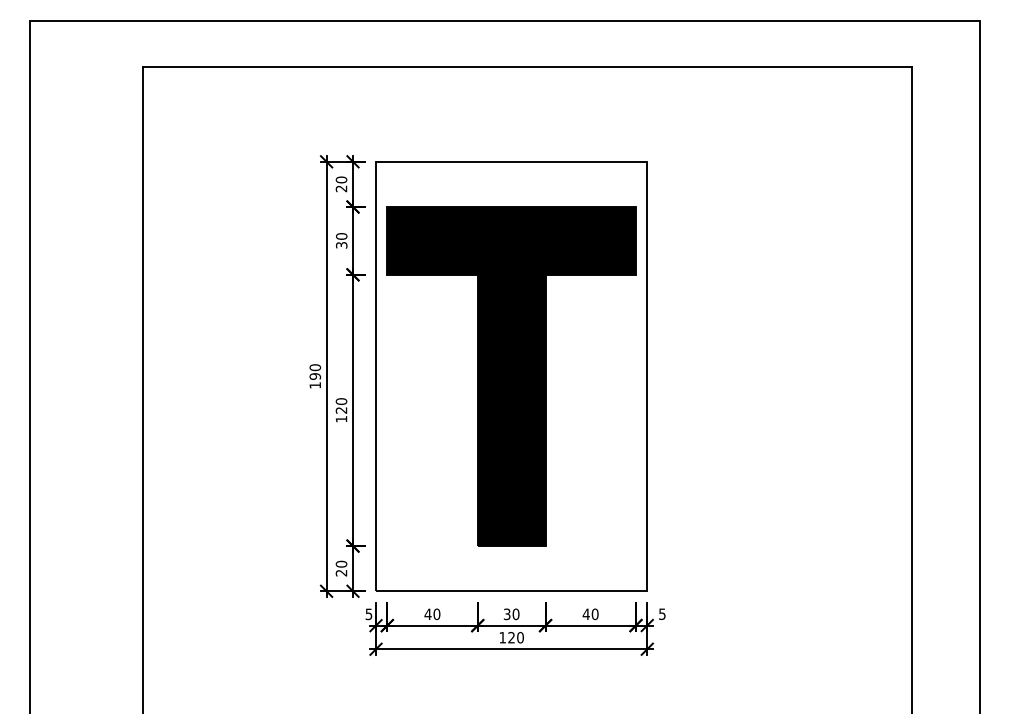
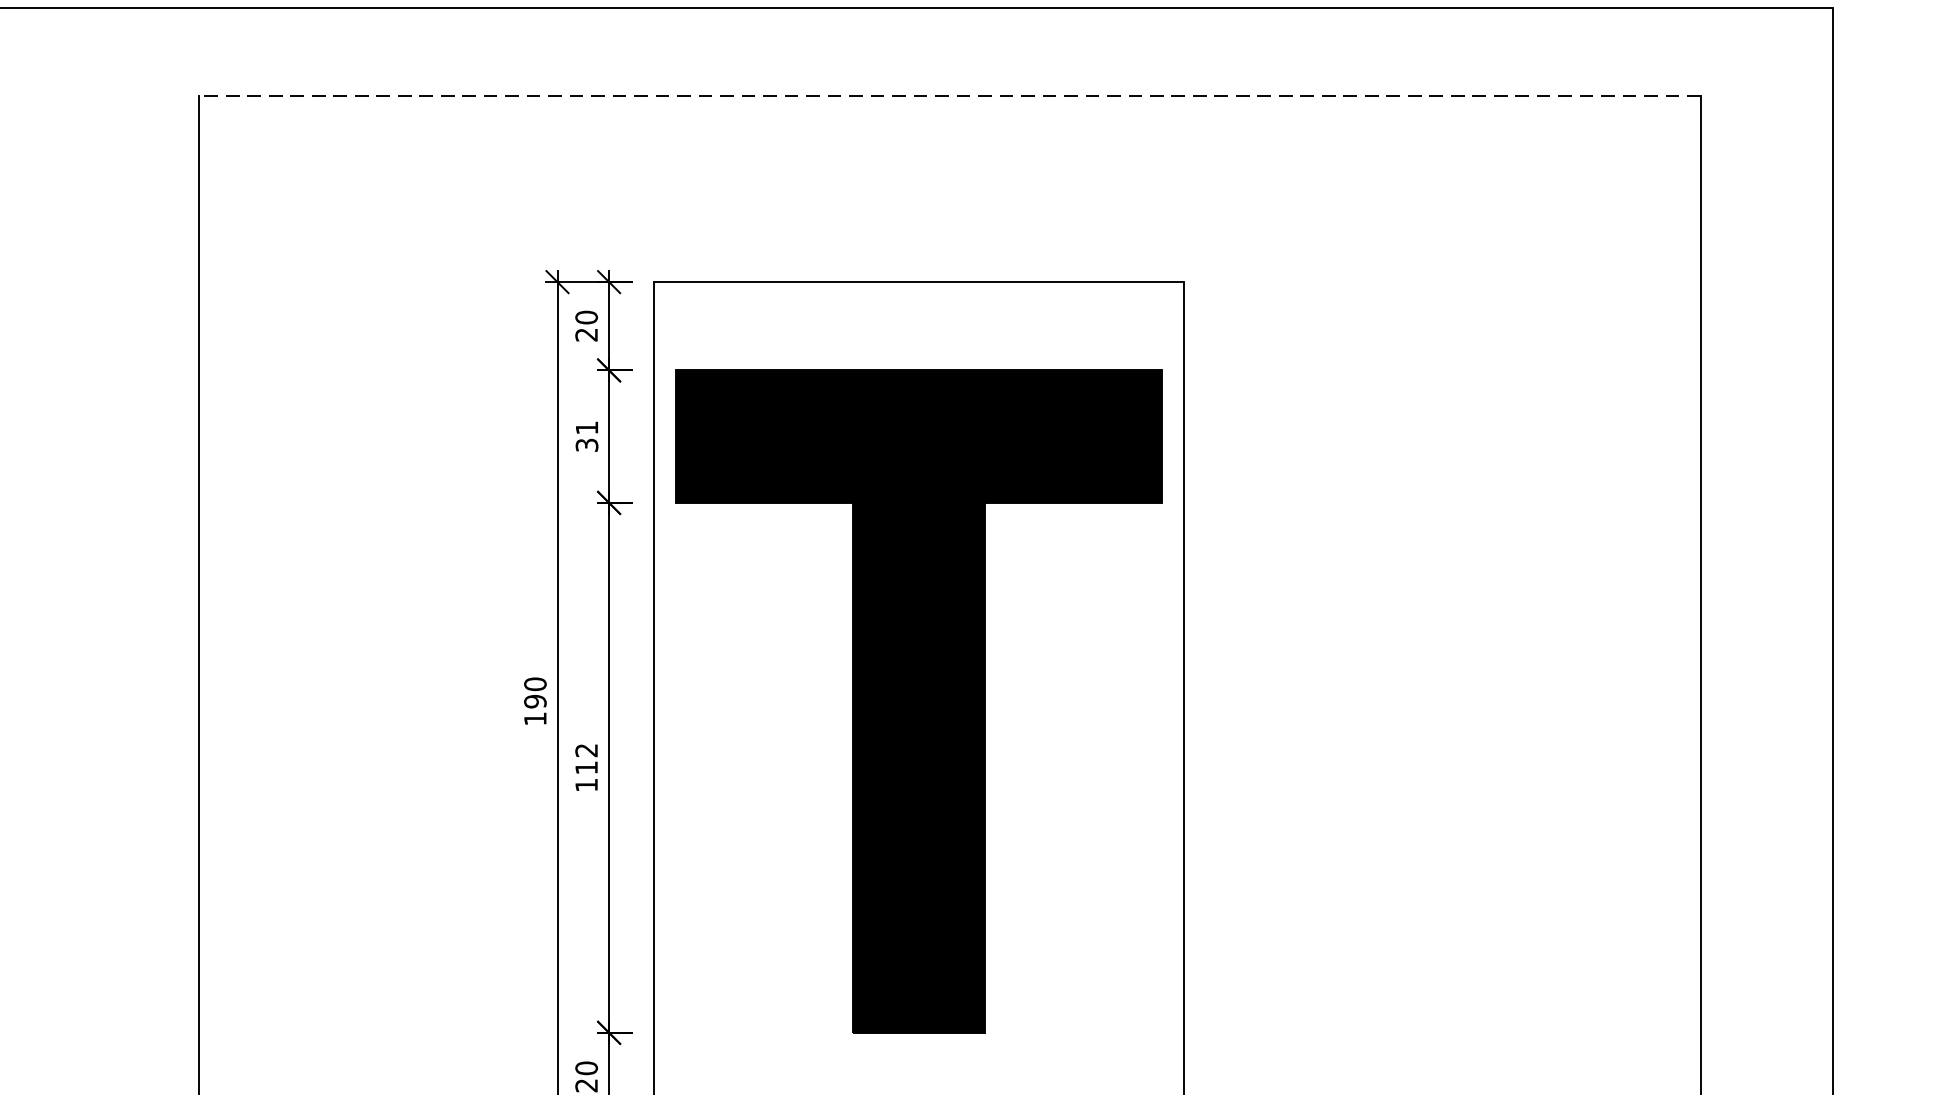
line: (527, 66) -> (949, 95), solid -> dashed
text: (341, 236) -> (586, 428), 30 -> 31
text: (341, 405) -> (586, 758), 120 -> 112

